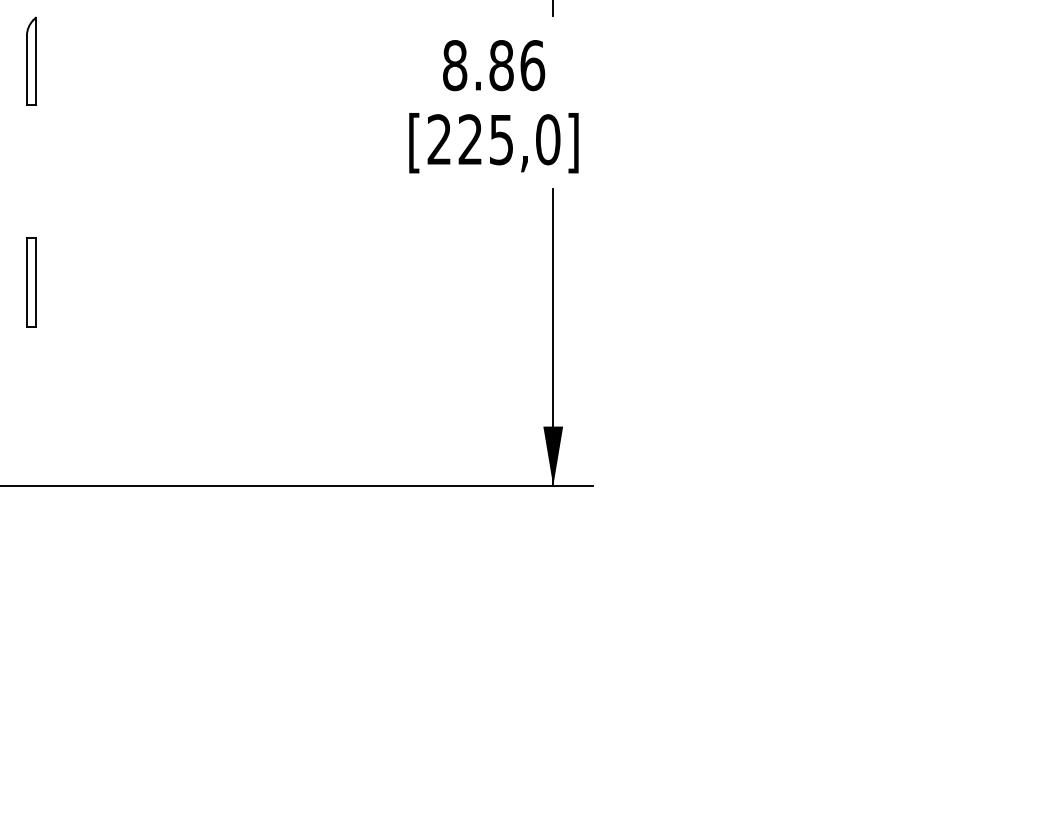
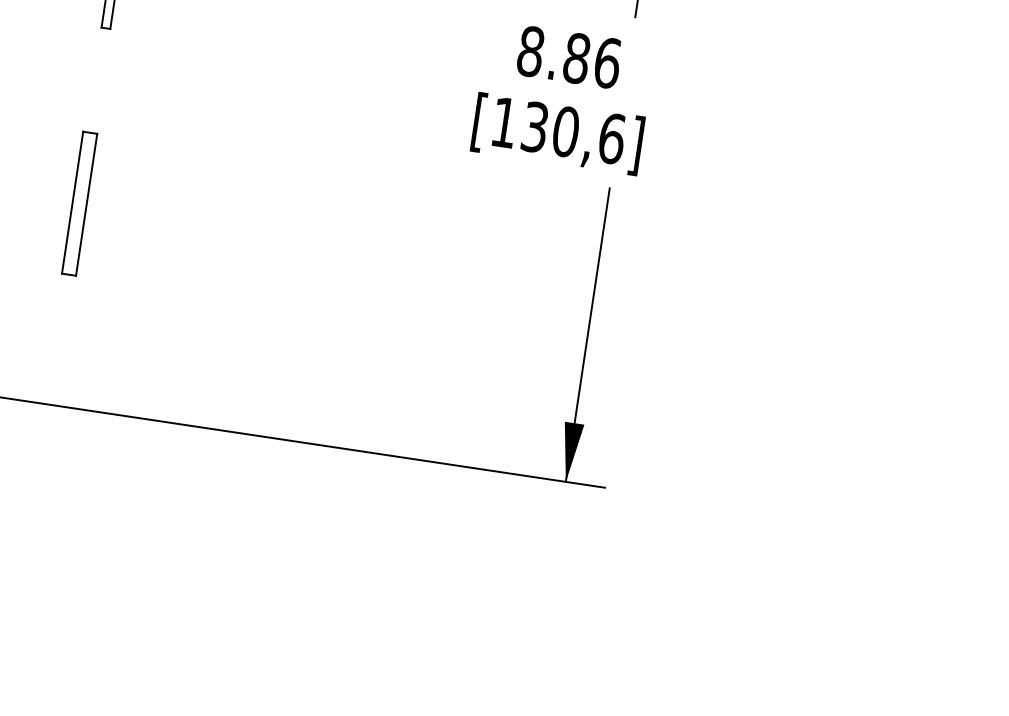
text: (493, 139) -> (557, 130), [225,0] -> [130,6]
part: (31, 282) -> (79, 203), size x1.6

